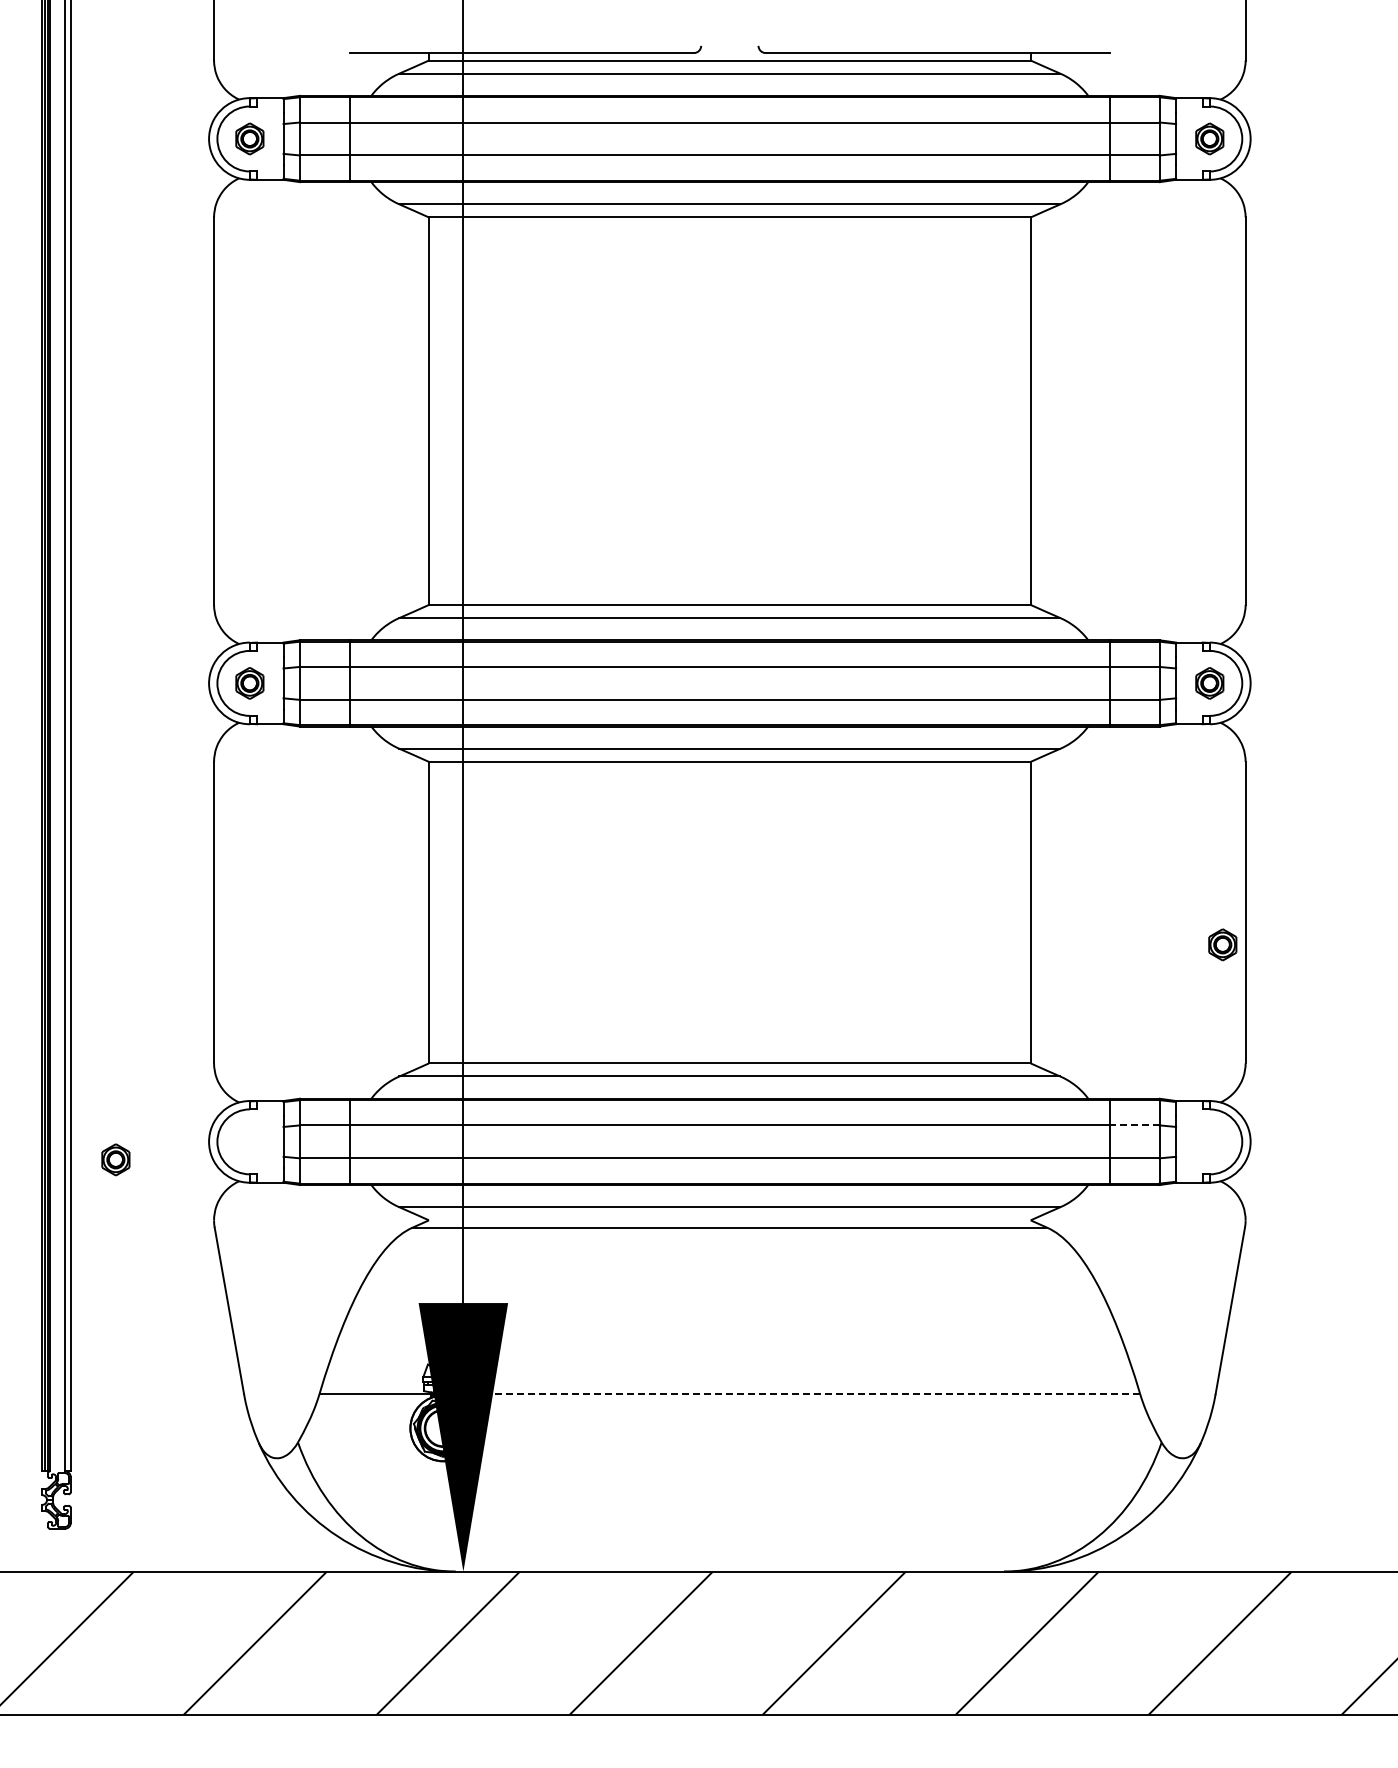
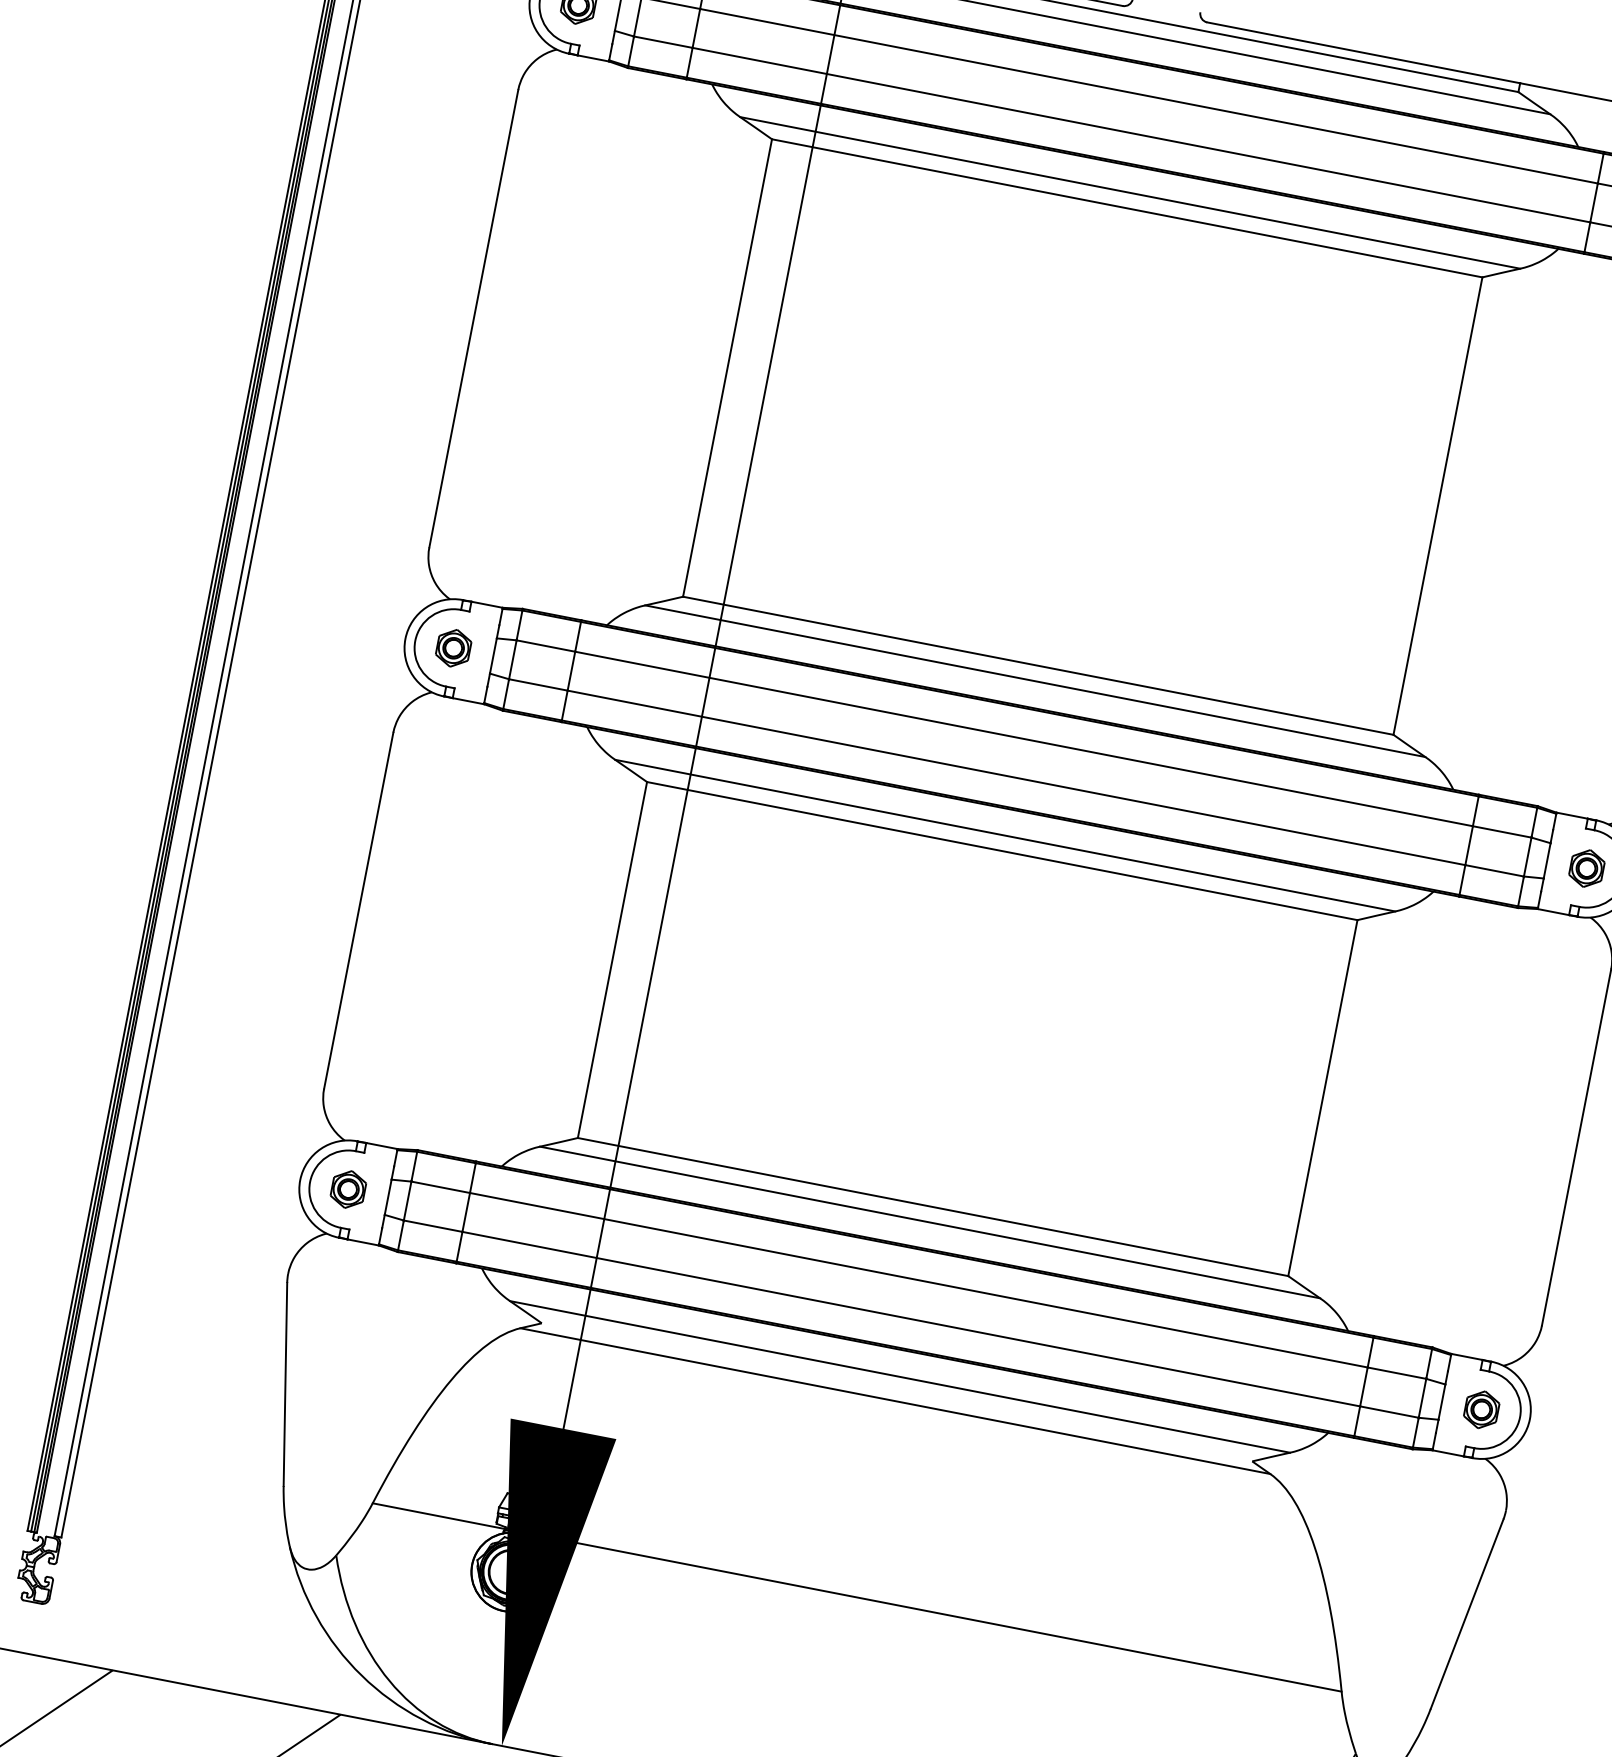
part: (1222, 944) -> (1481, 1409), moved
line: (1134, 1125) -> (1396, 1373), dashed -> solid
part: (115, 1159) -> (348, 1189), moved
line: (797, 1394) -> (936, 1613), dashed -> solid

